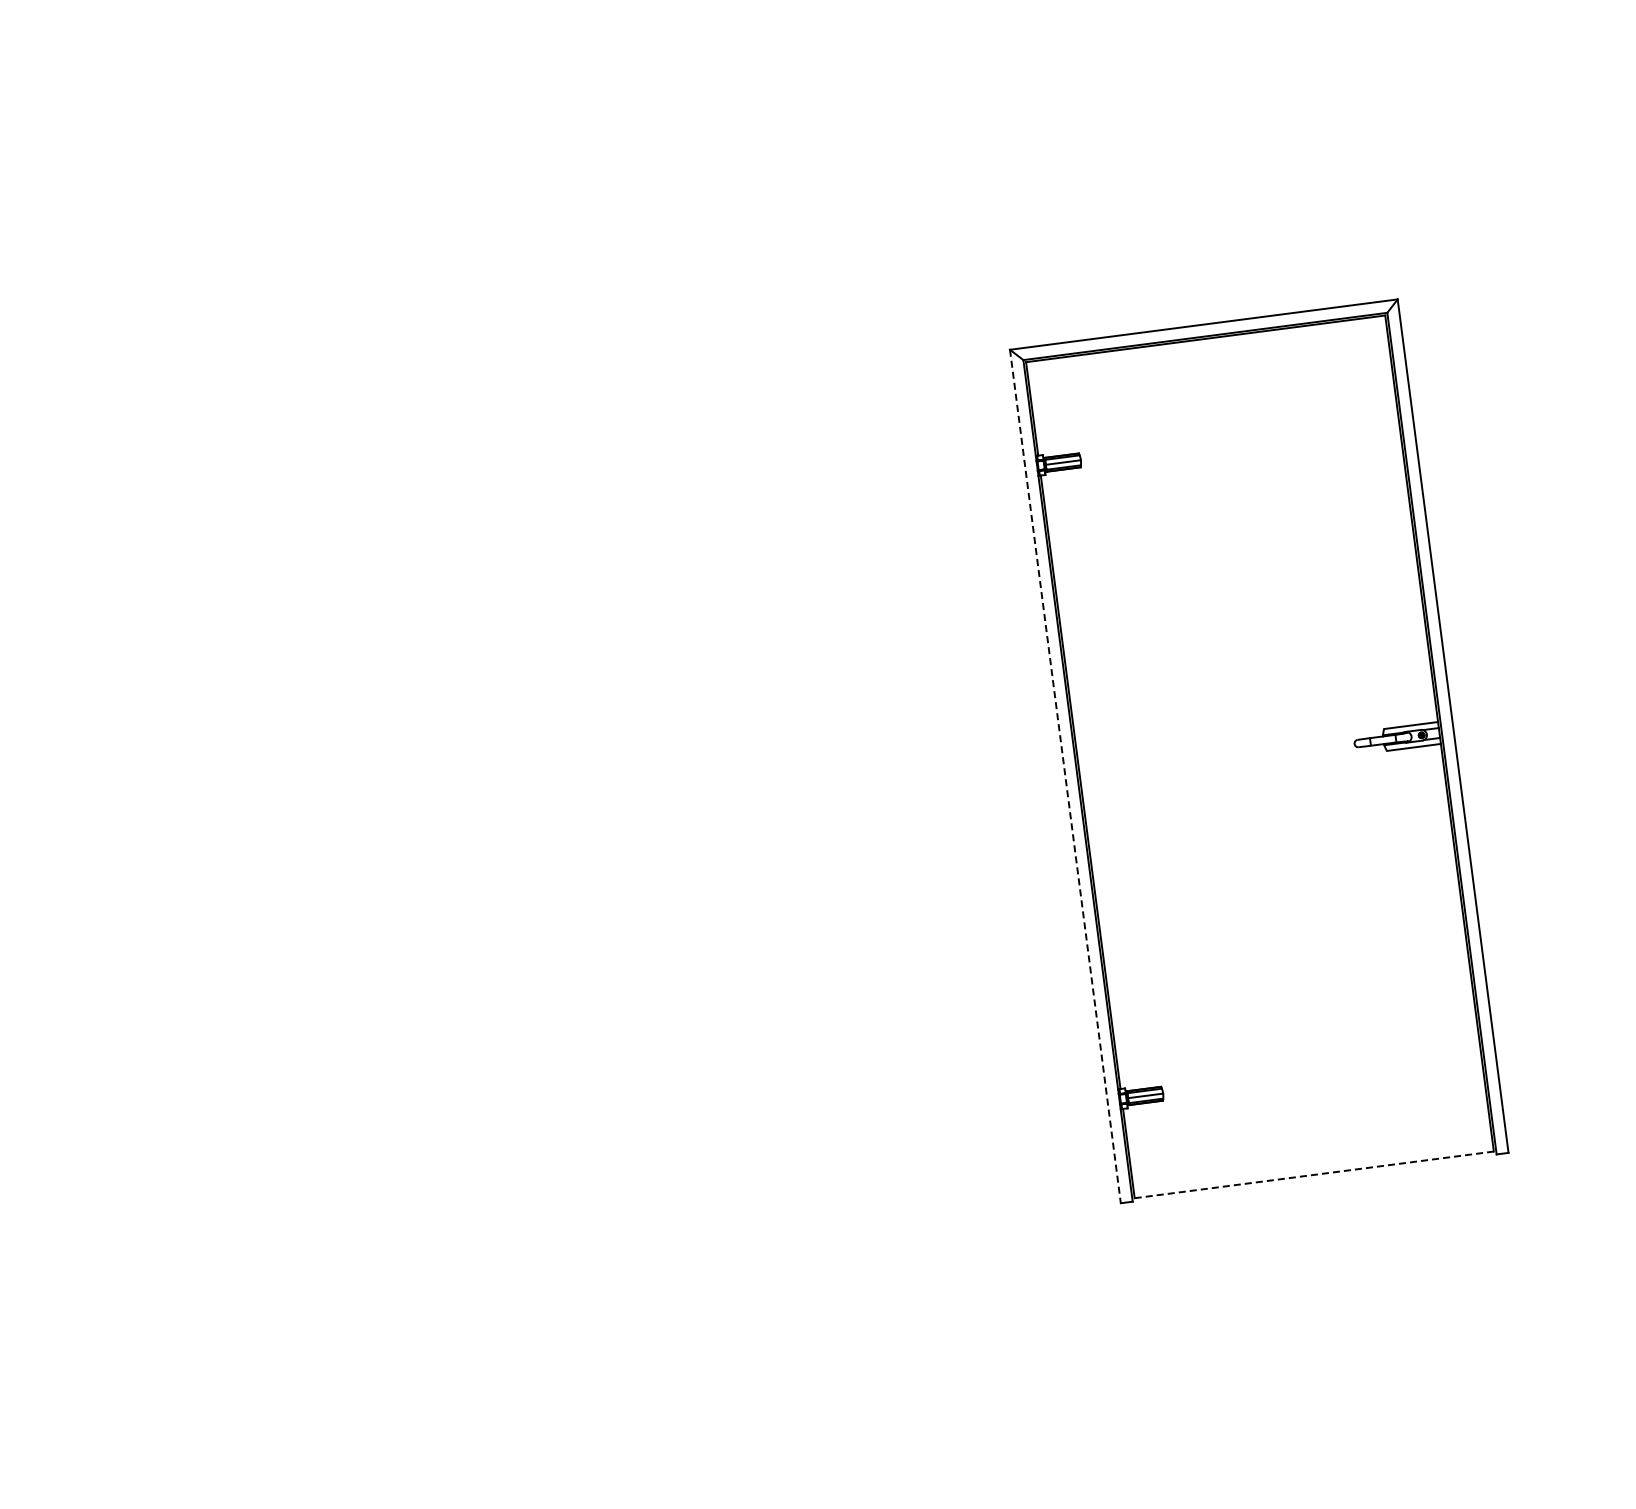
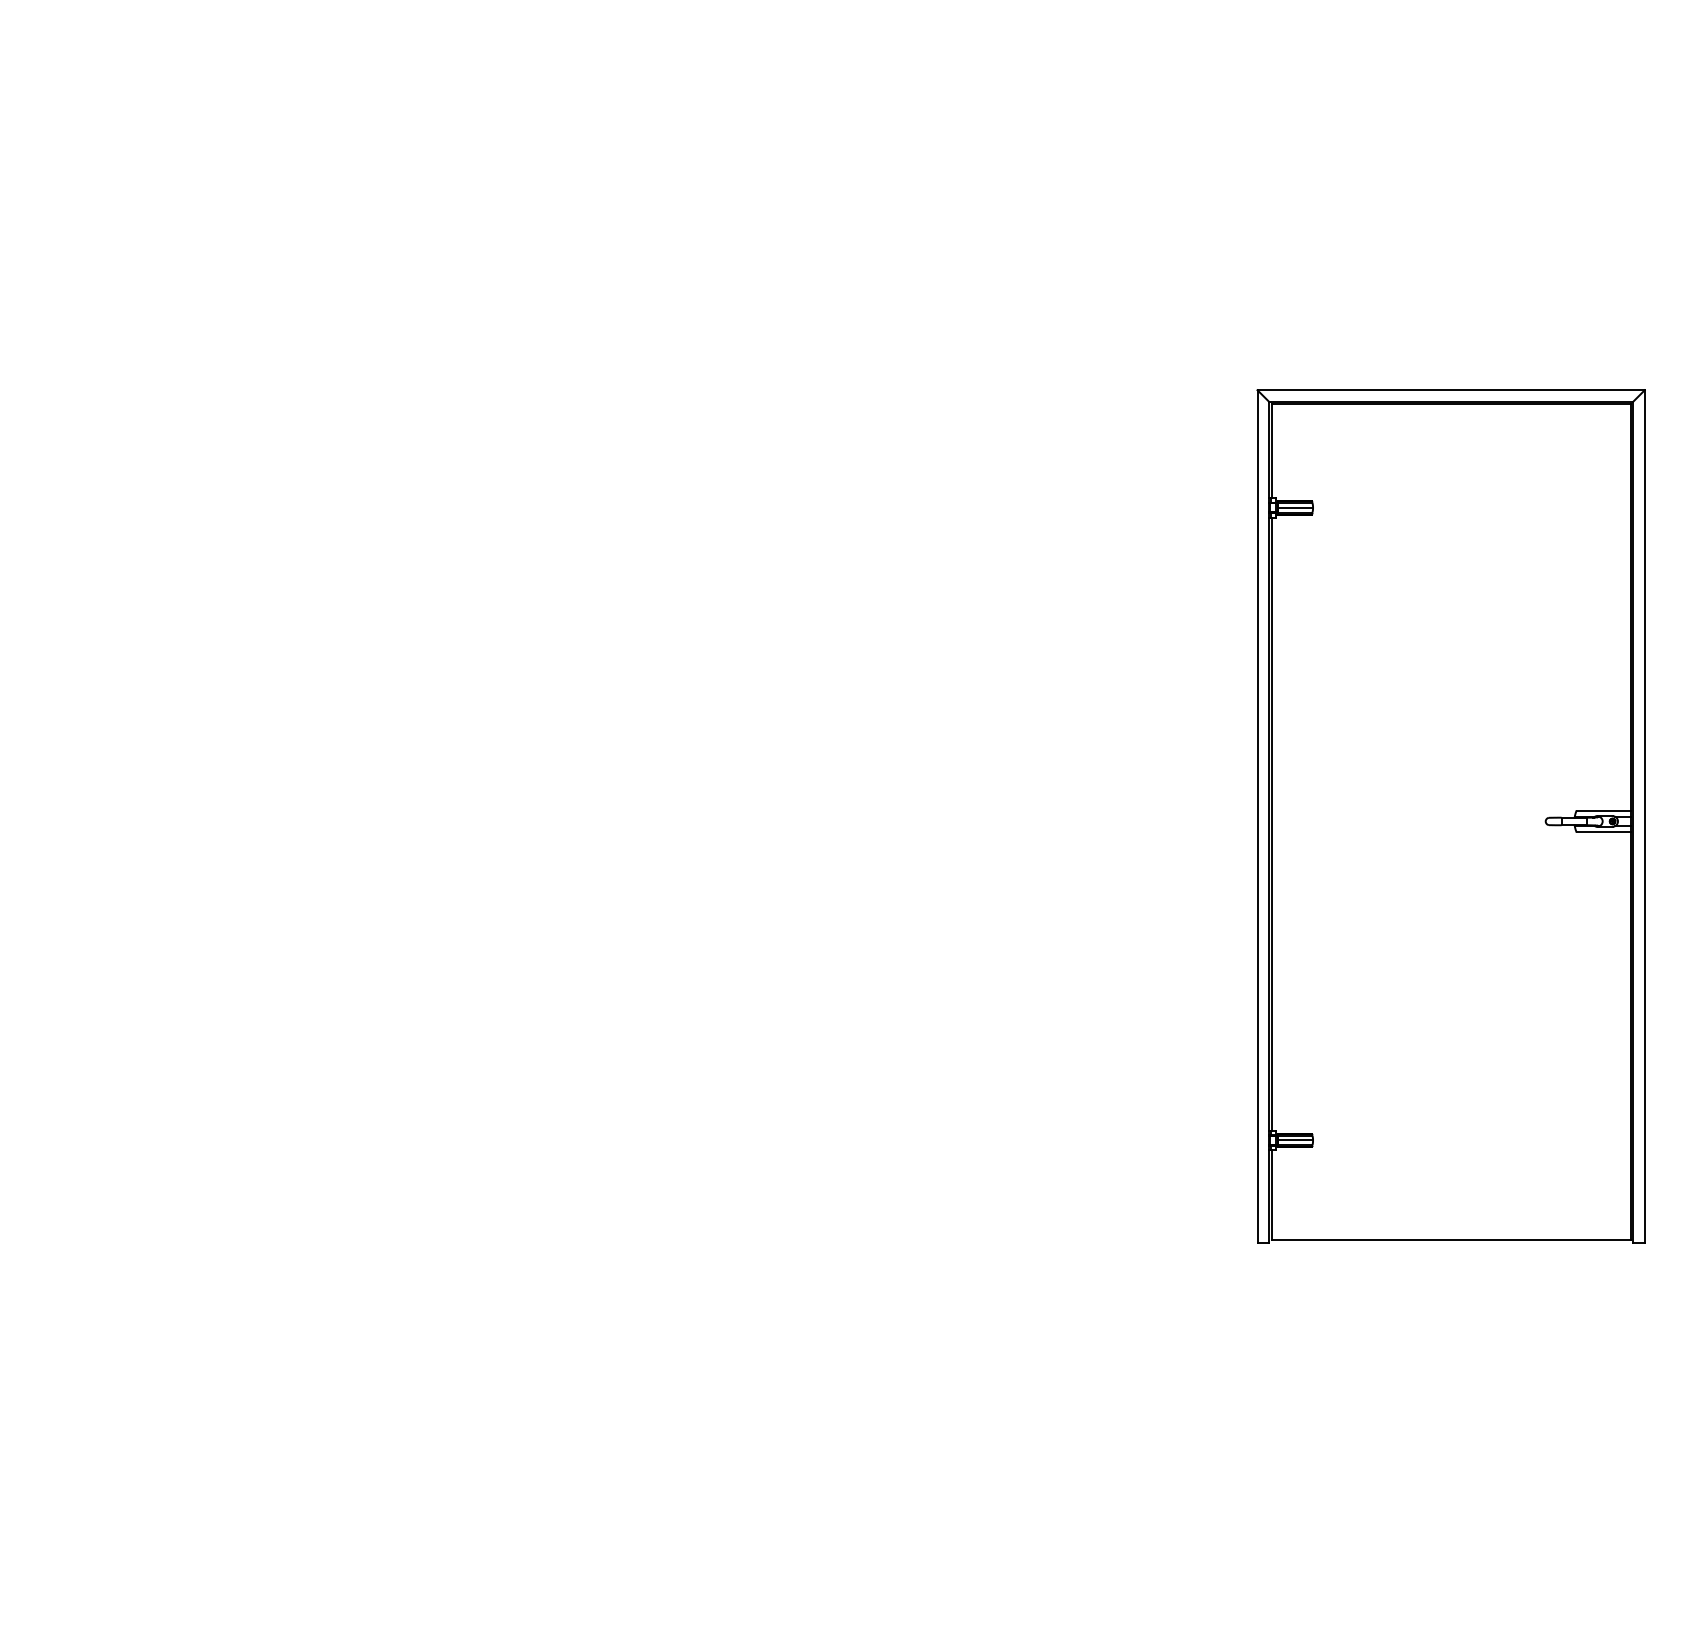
line: (1065, 777) -> (1257, 817), dashed -> solid
line: (1314, 1174) -> (1451, 1239), dashed -> solid

